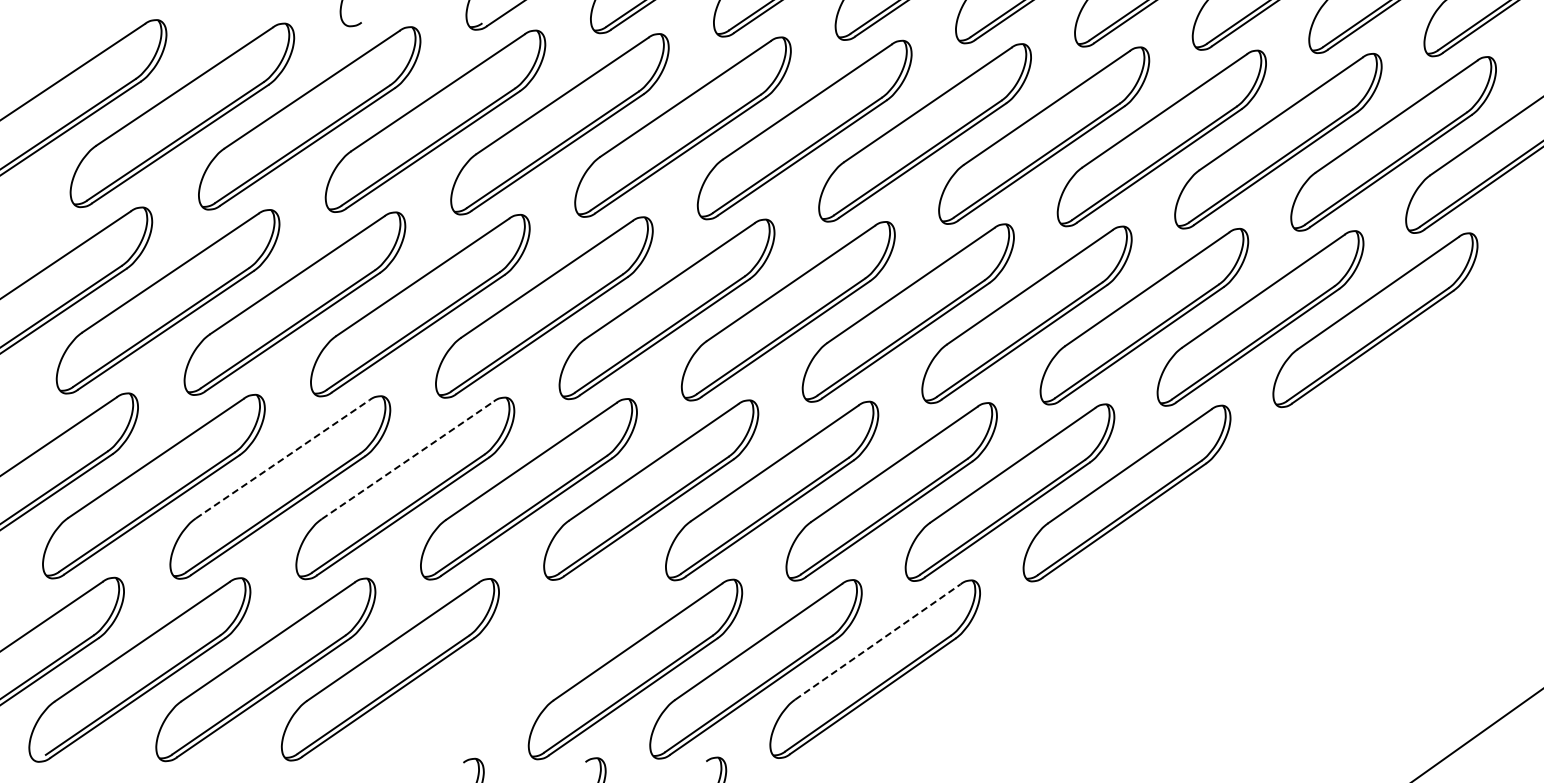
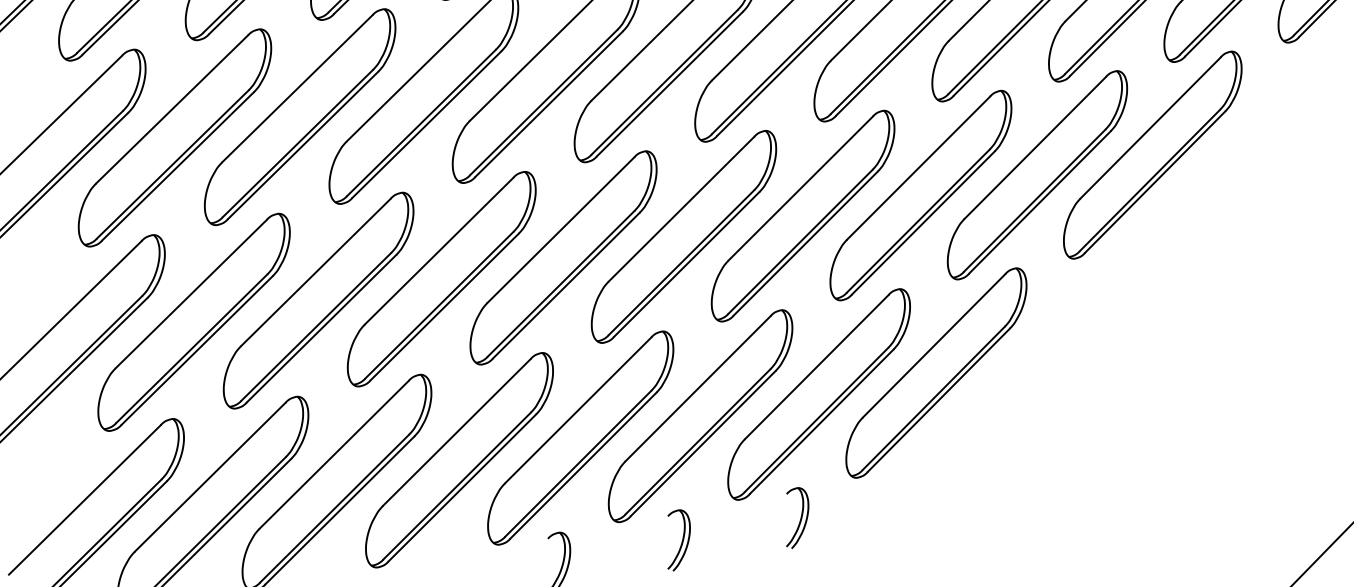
line: (282, 459) -> (315, 272), dashed -> solid
line: (408, 460) -> (439, 251), dashed -> solid
line: (877, 642) -> (933, 346), dashed -> solid
part: (513, 669) -> (580, 438), added

